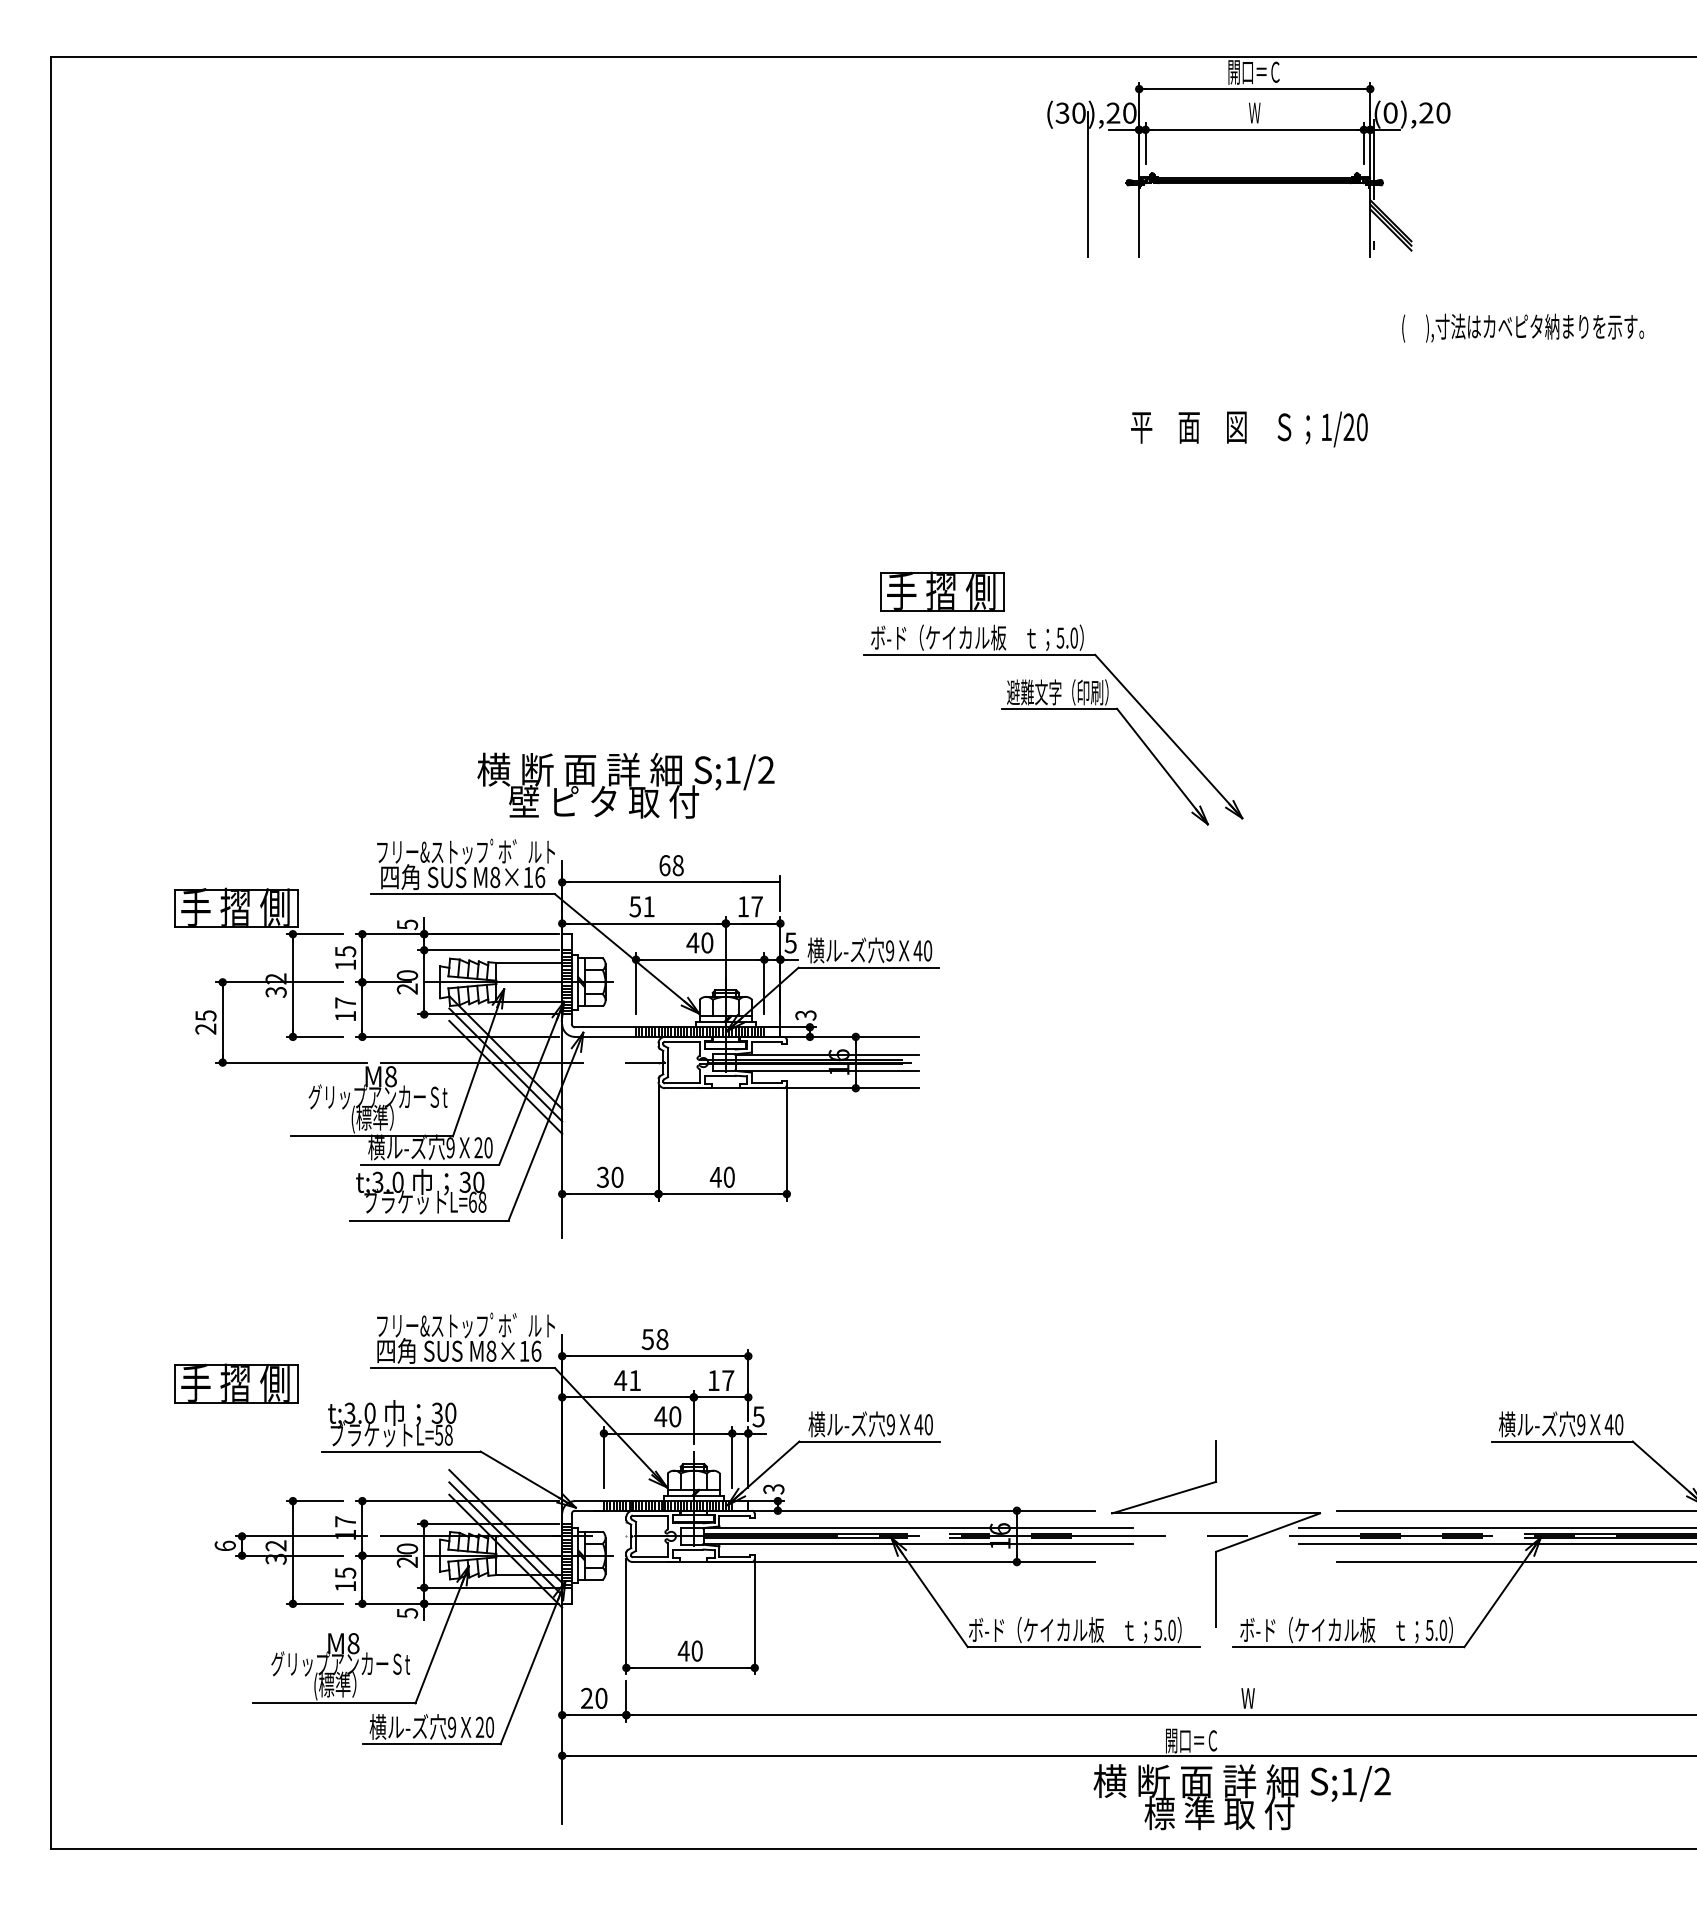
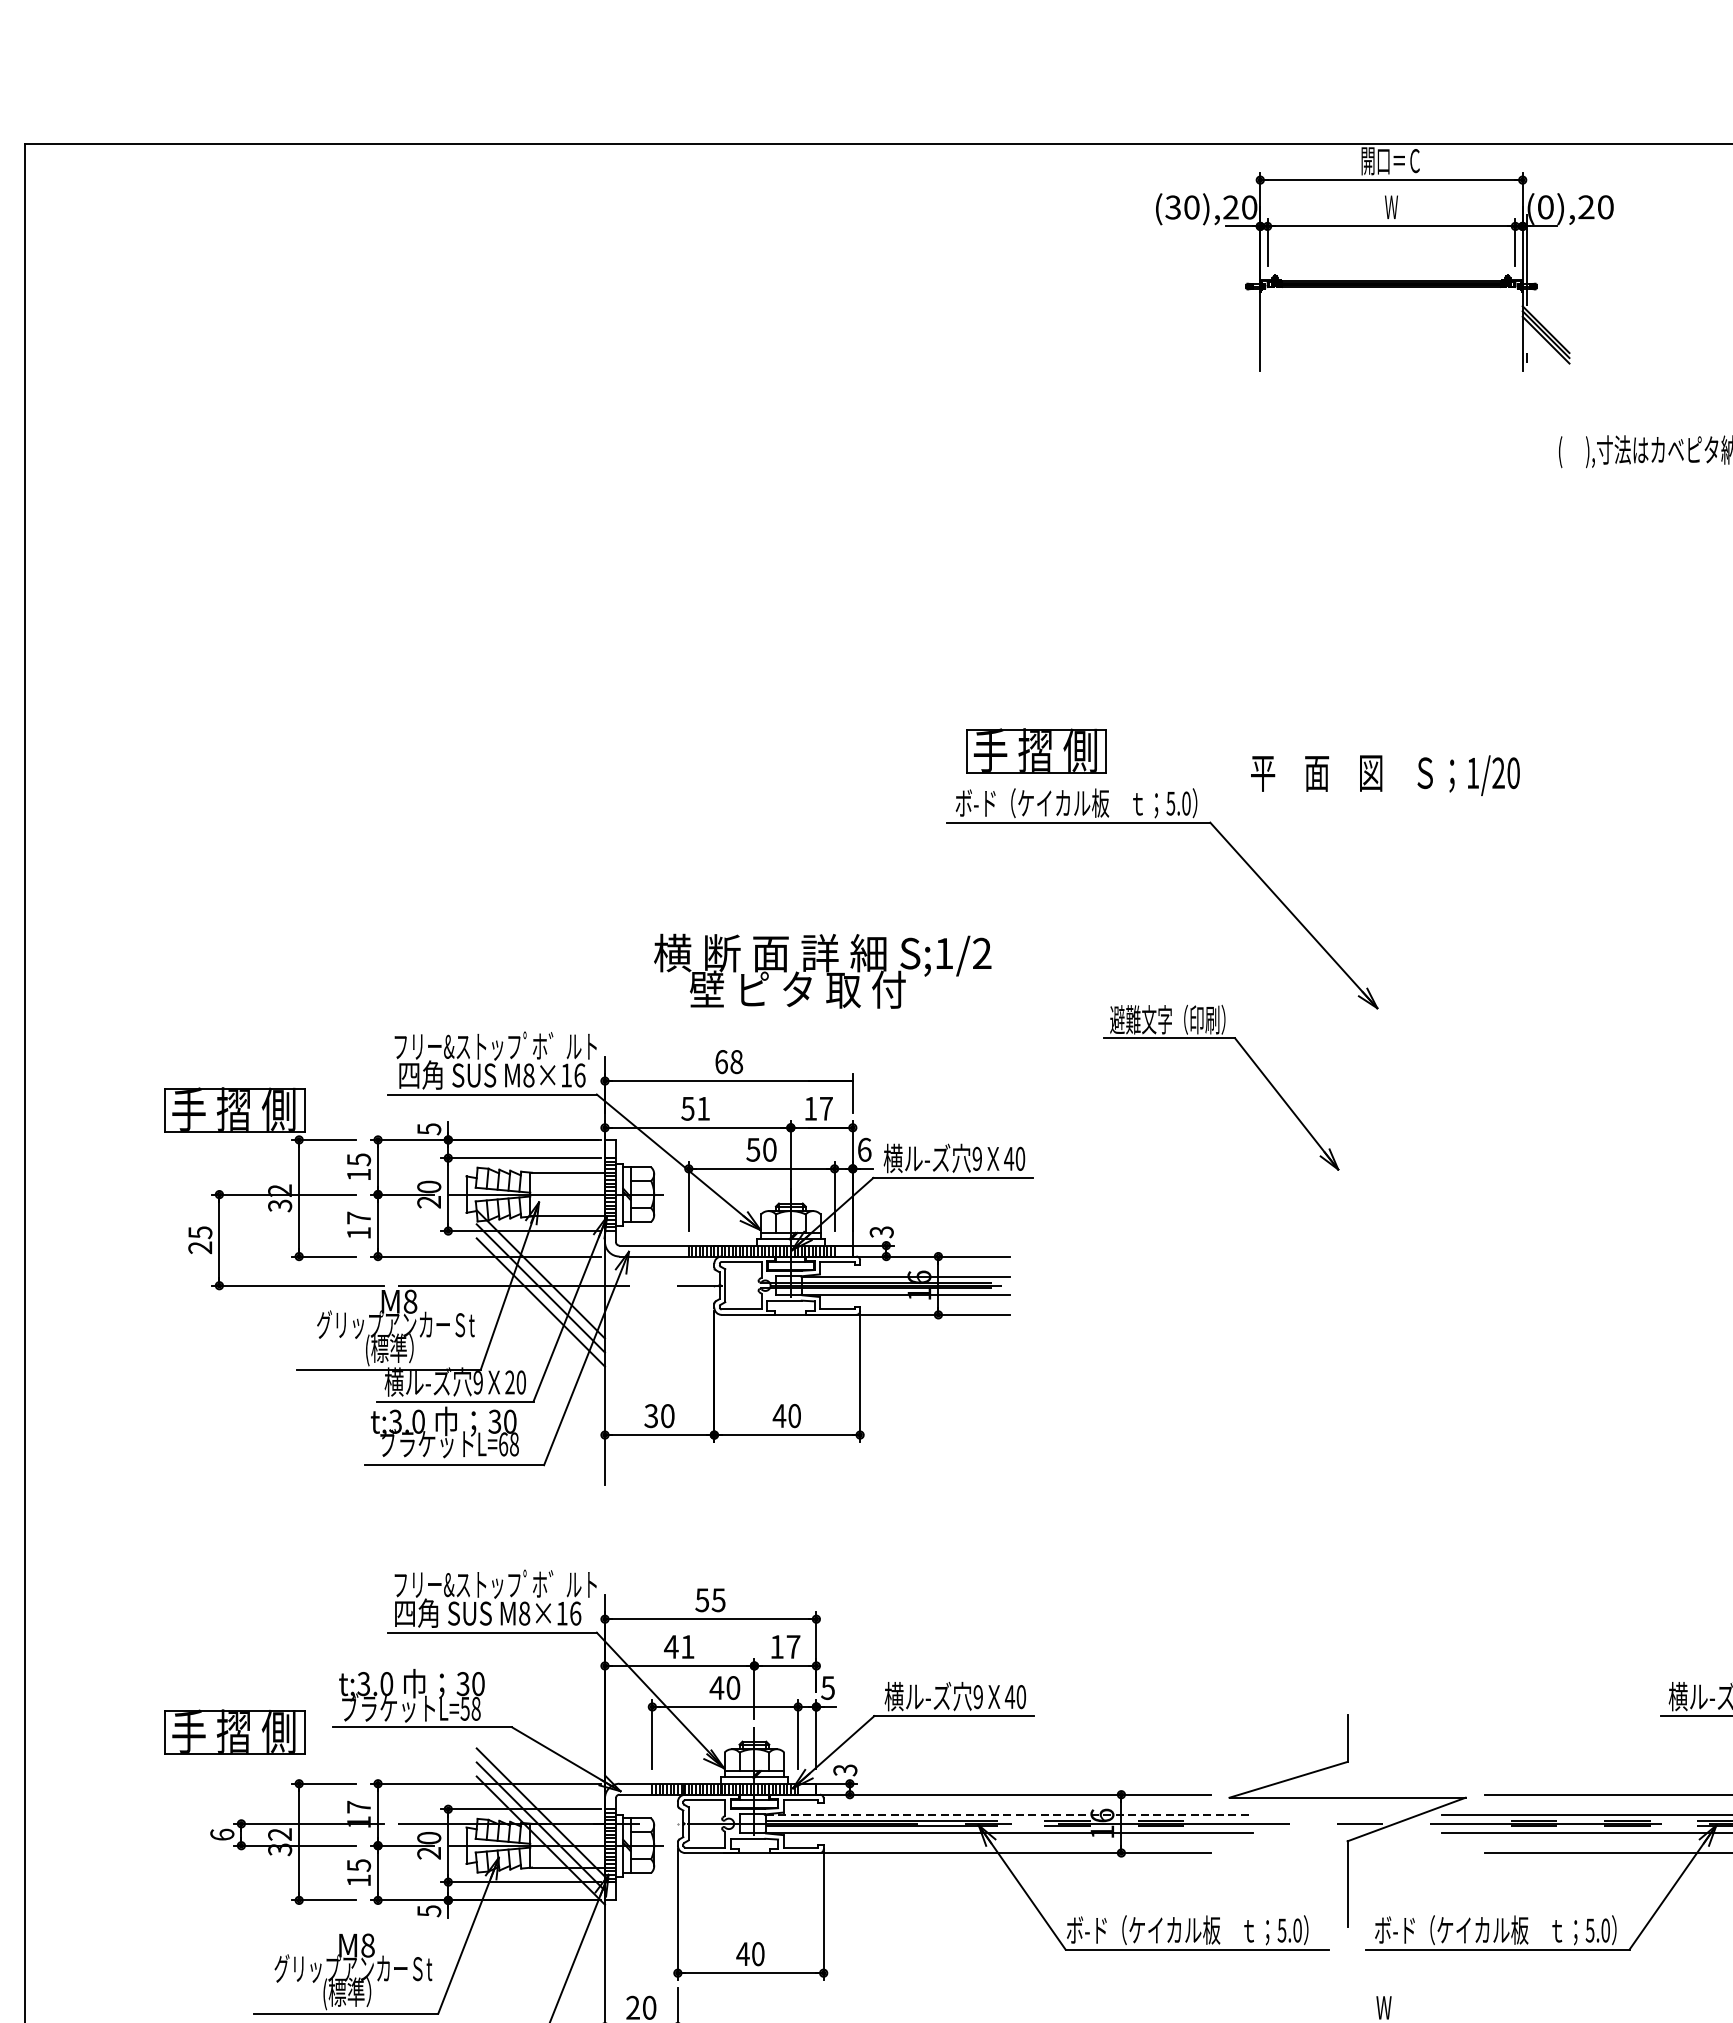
line: (1087, 184) -> (1201, 288), removed
text: (1249, 429) -> (1385, 775), moved
part: (1132, 730) -> (1252, 1063), moved
text: (625, 785) -> (822, 971), moved
text: (692, 942) -> (752, 1149), 40 -> 50
text: (790, 942) -> (864, 1149), 5 -> 6
text: (662, 1339) -> (718, 1600), 58 -> 55
part: (236, 1383) -> (235, 1731), moved
line: (918, 1528) -> (1009, 1814), solid -> dashed

